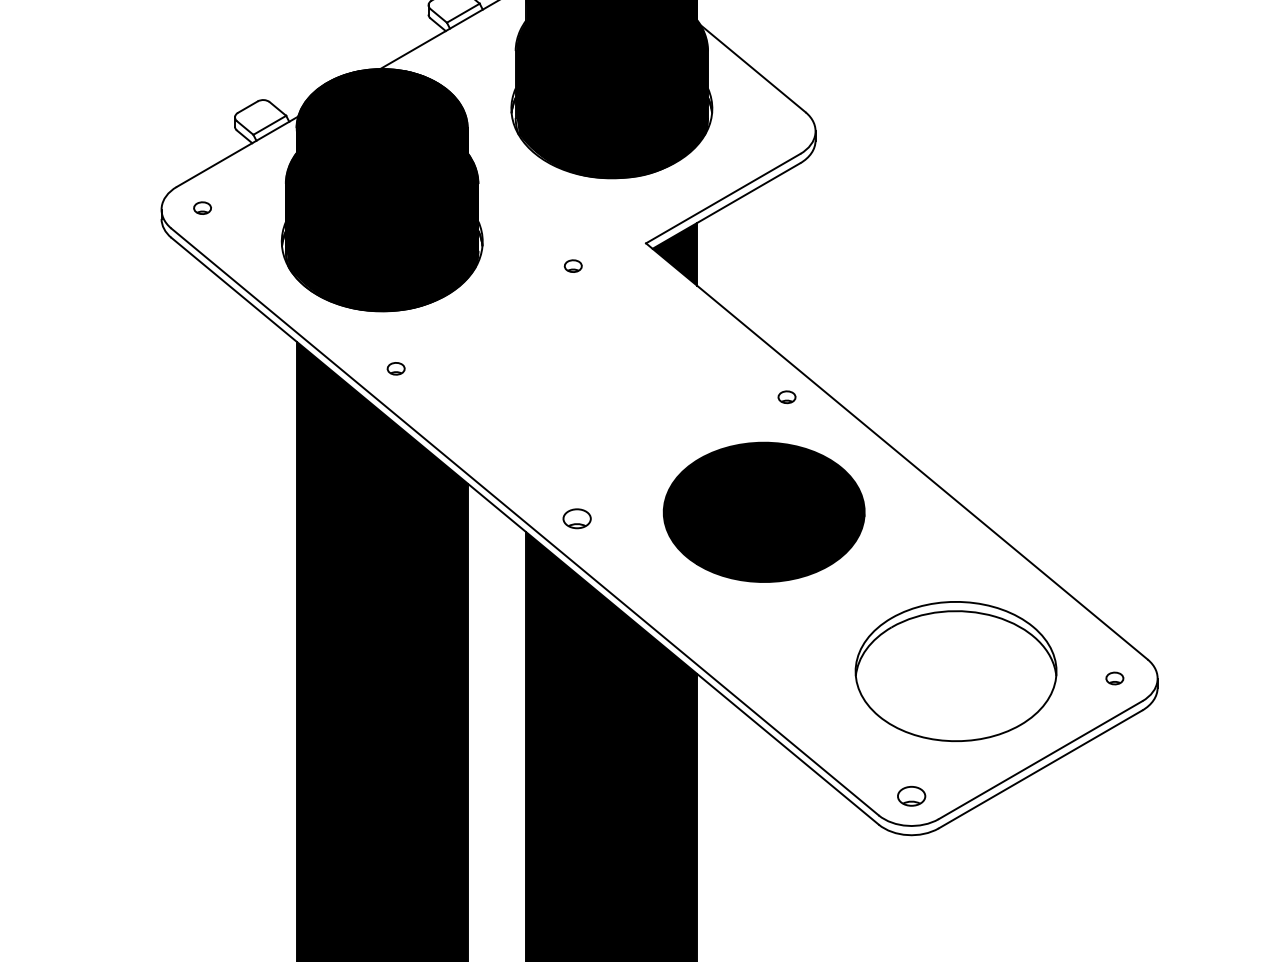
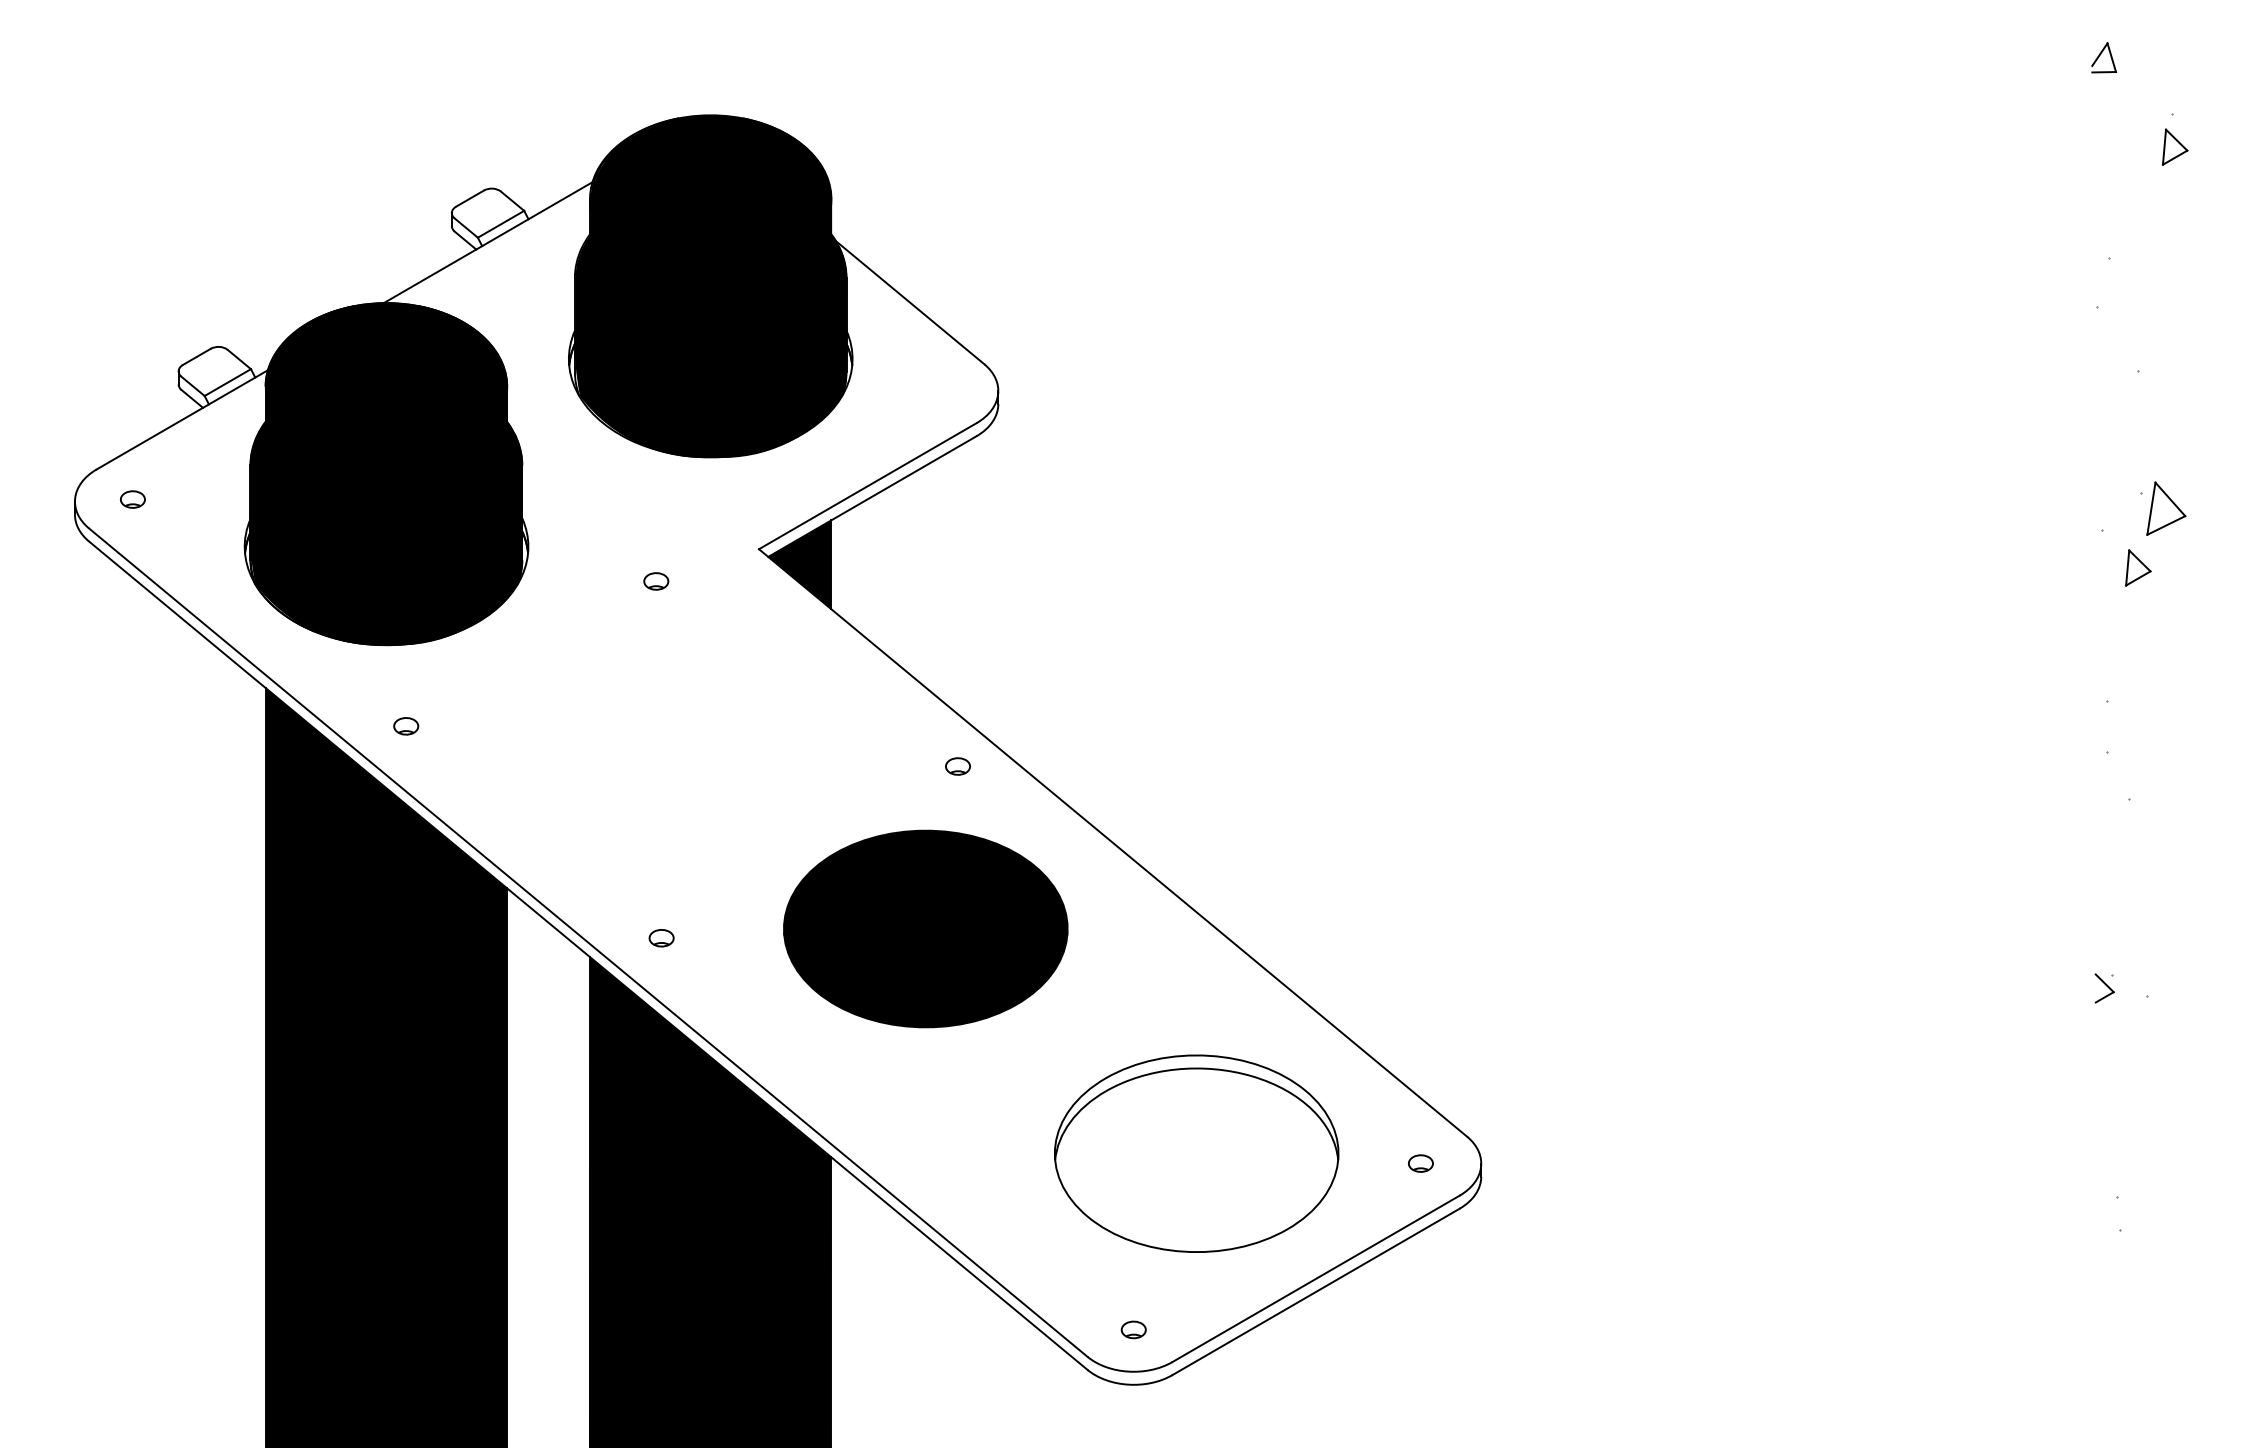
part: (576, 519) -> (661, 938), size x0.62
part: (911, 796) -> (1133, 1329), size x0.62

